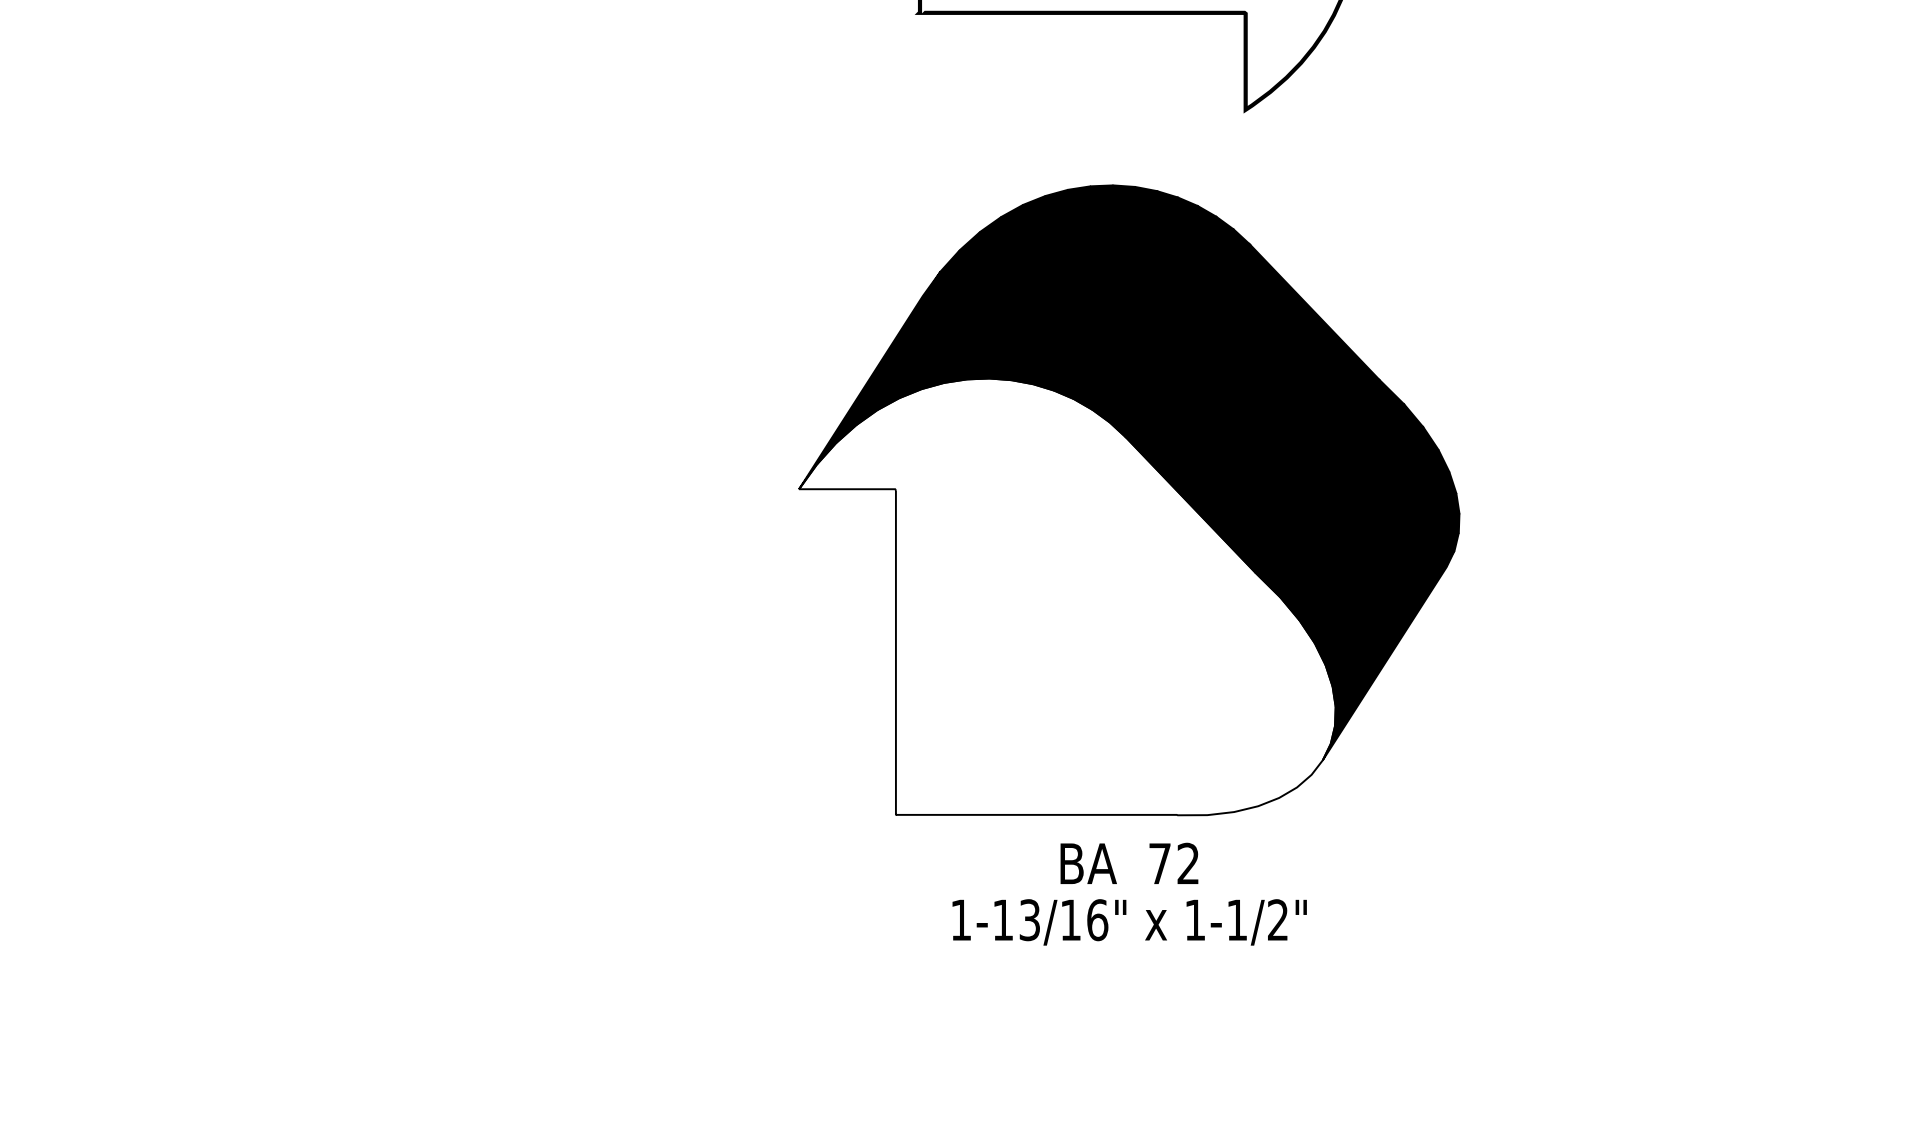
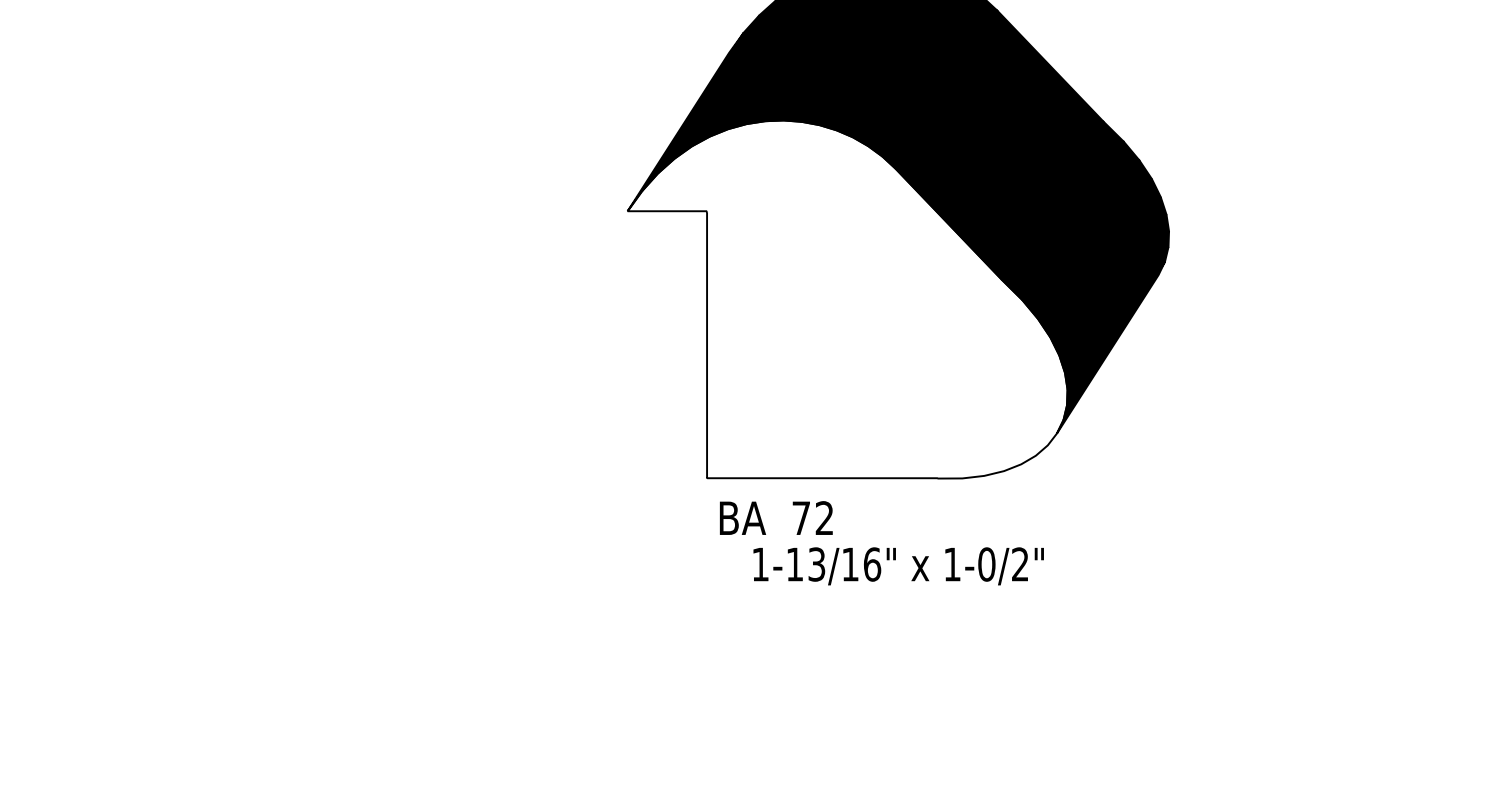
text: (1129, 862) -> (776, 517), moved
text: (1236, 920) -> (986, 564), 1-1/2" -> 1-0/2"

